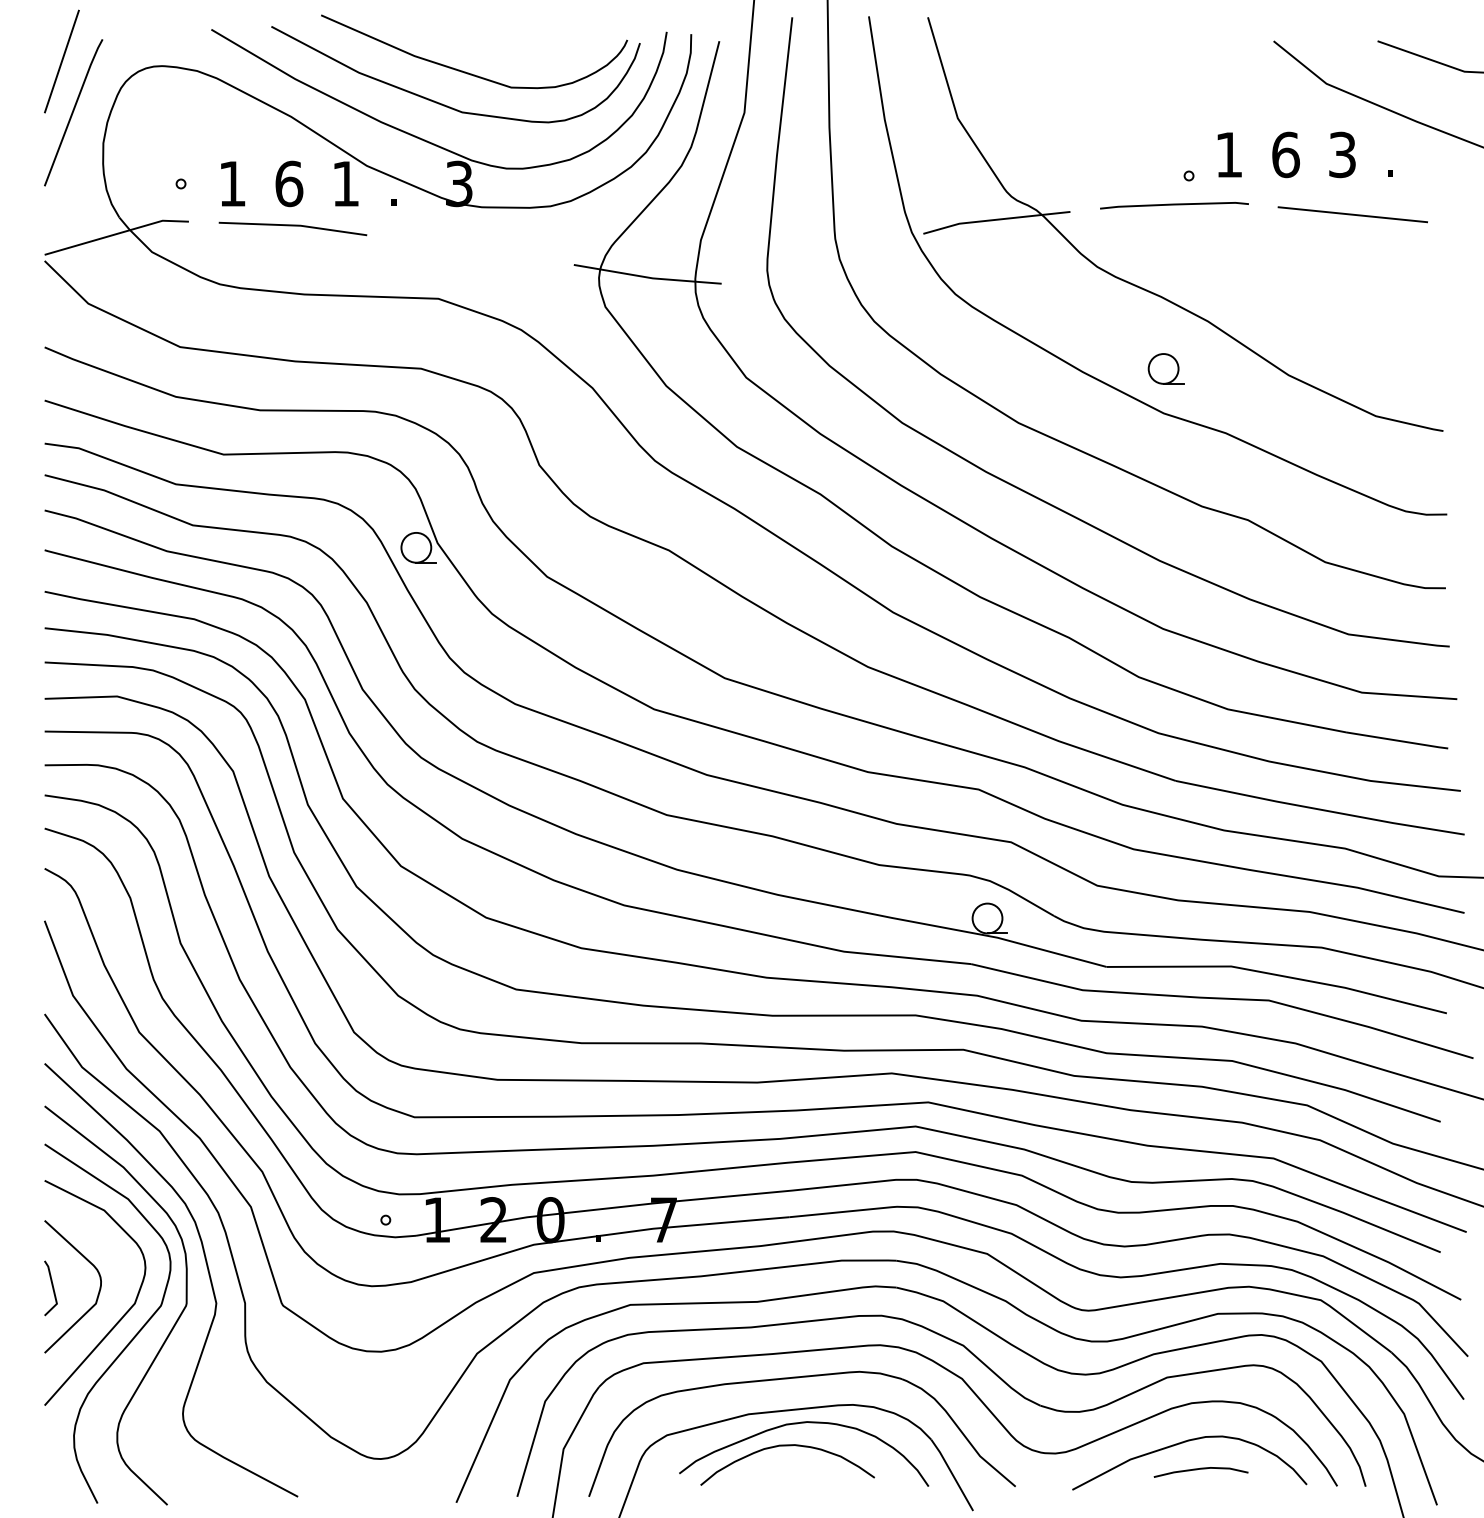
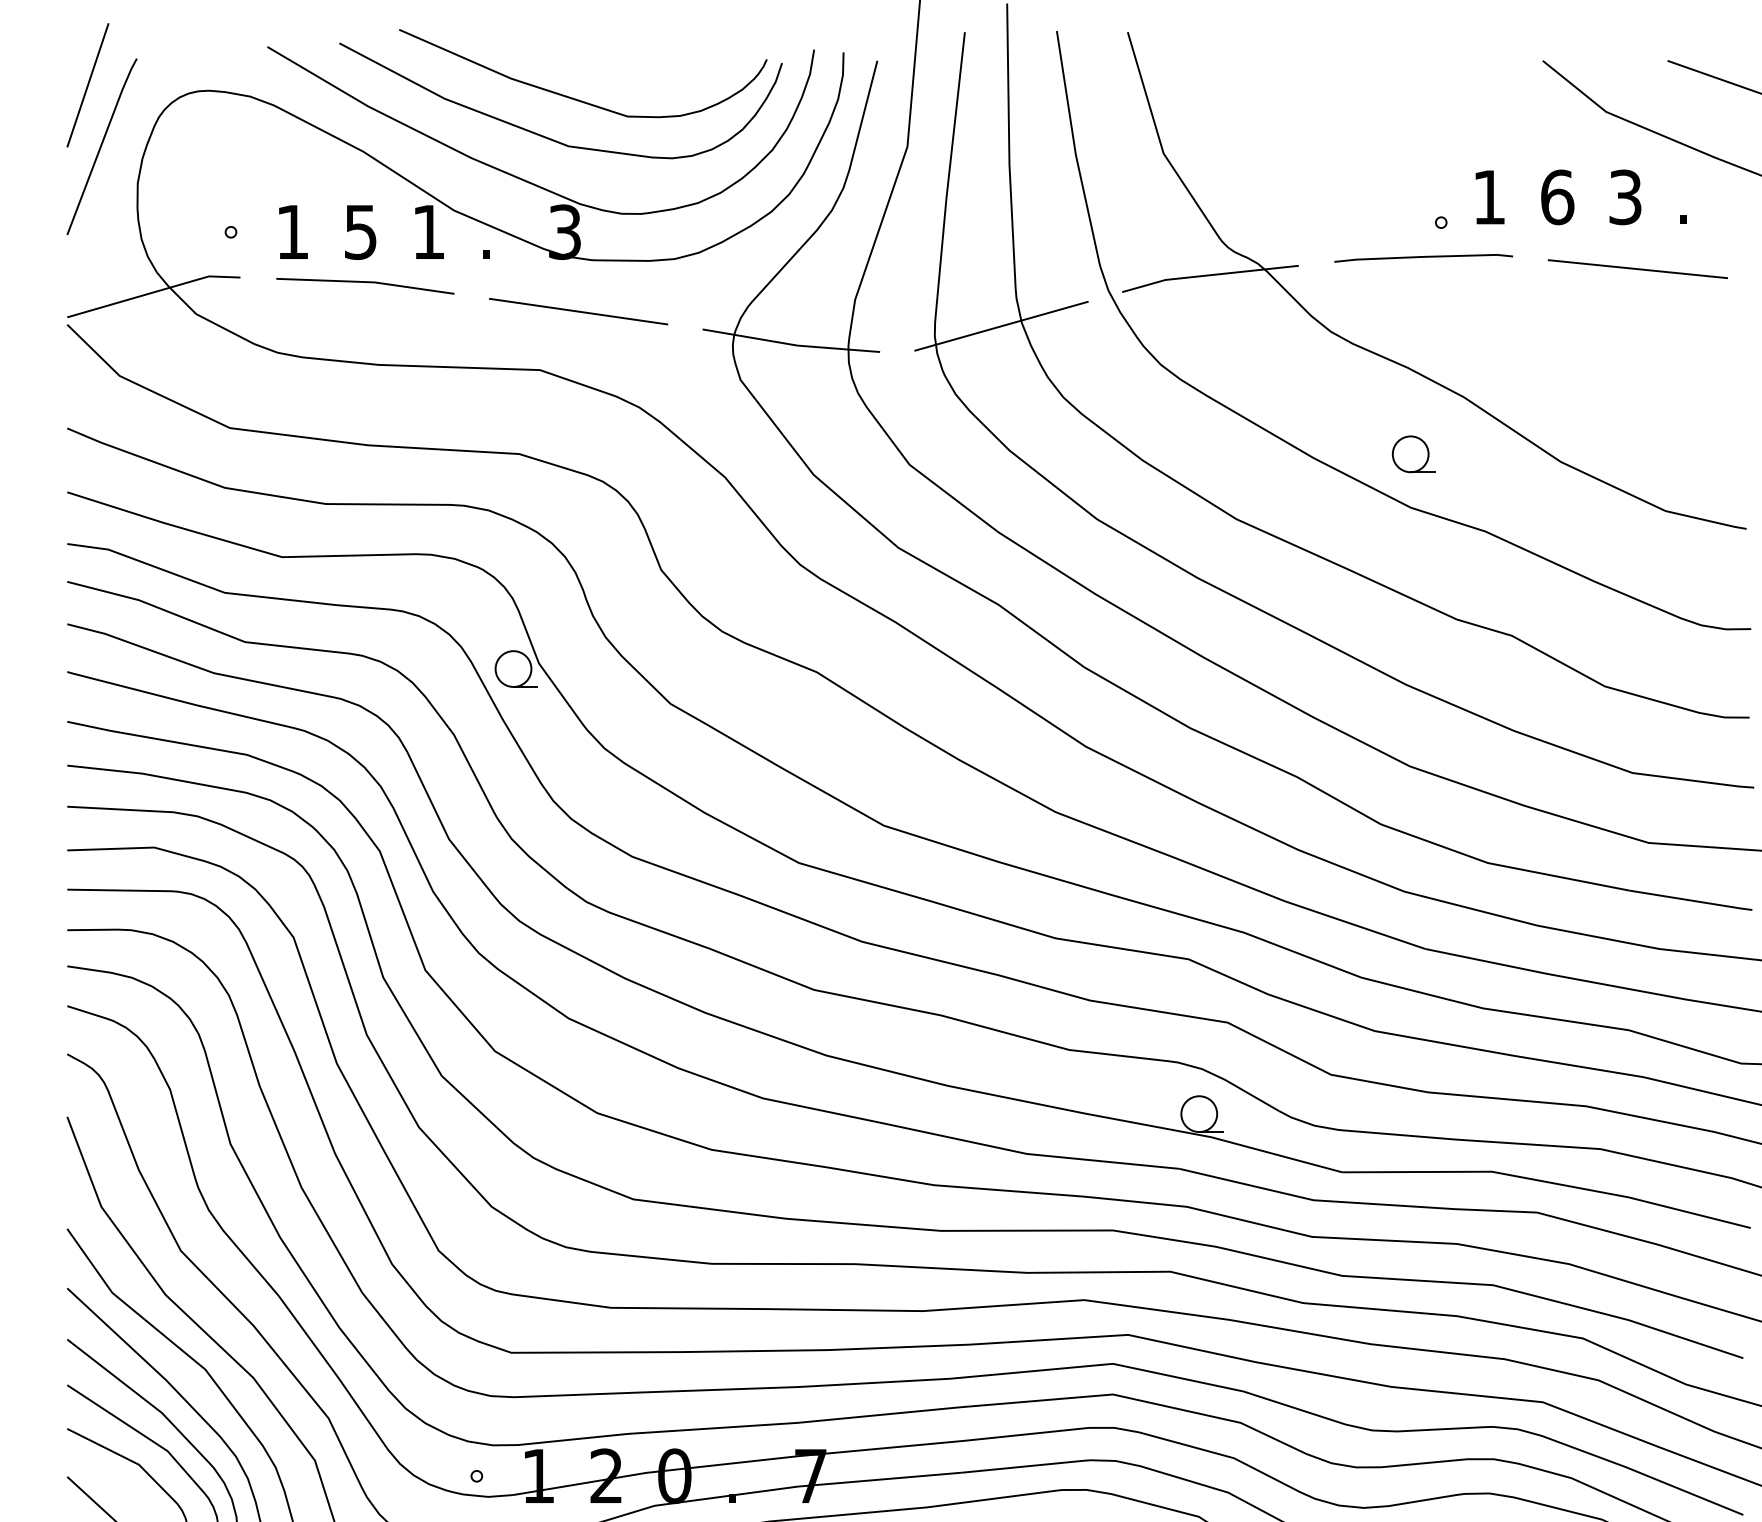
text: (289, 183) -> (361, 231), 6 -> 5
line: (470, 249) -> (578, 310), added
line: (822, 261) -> (1001, 325), added

